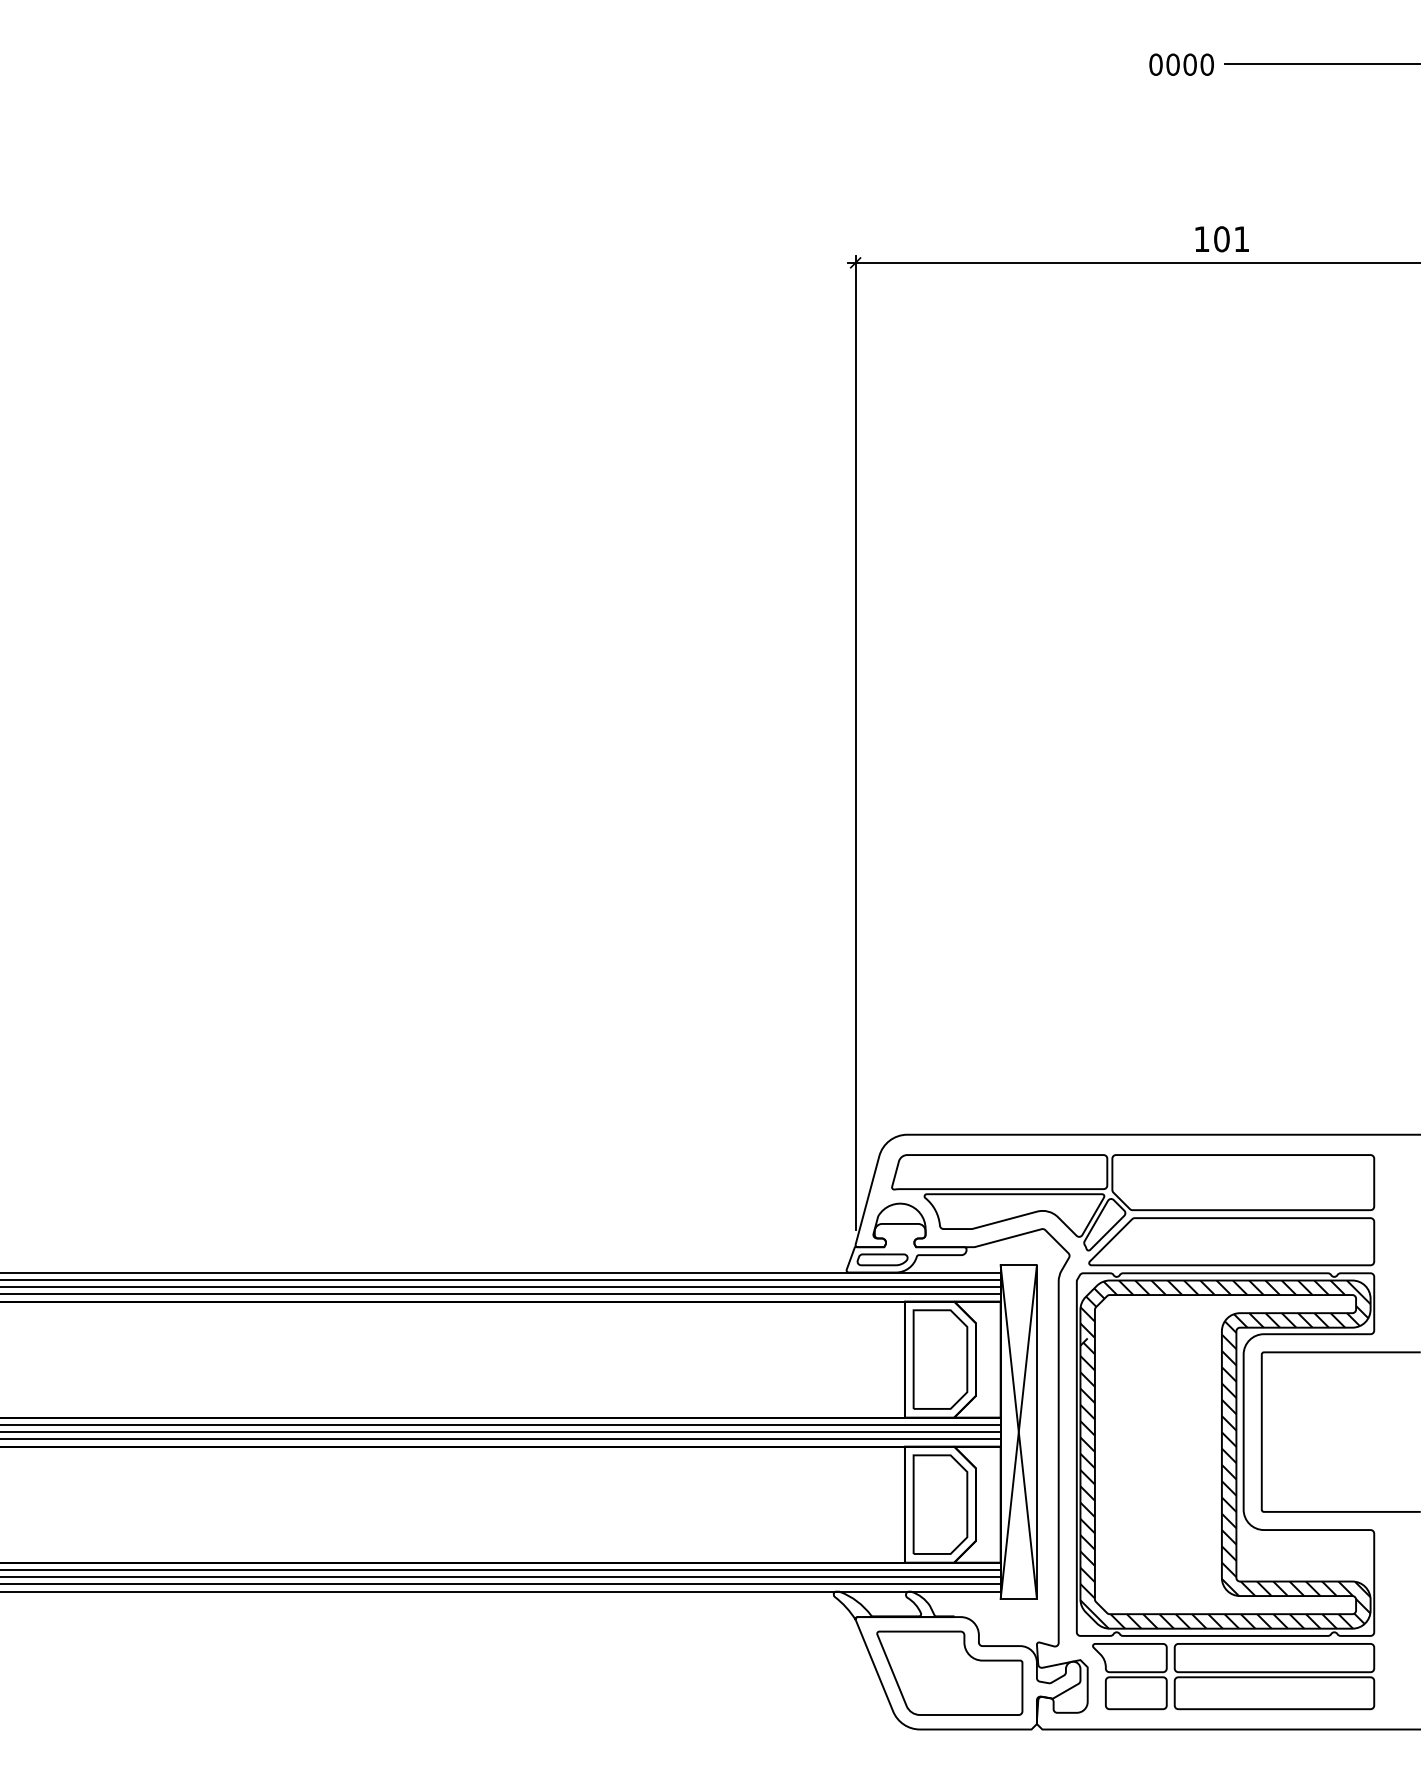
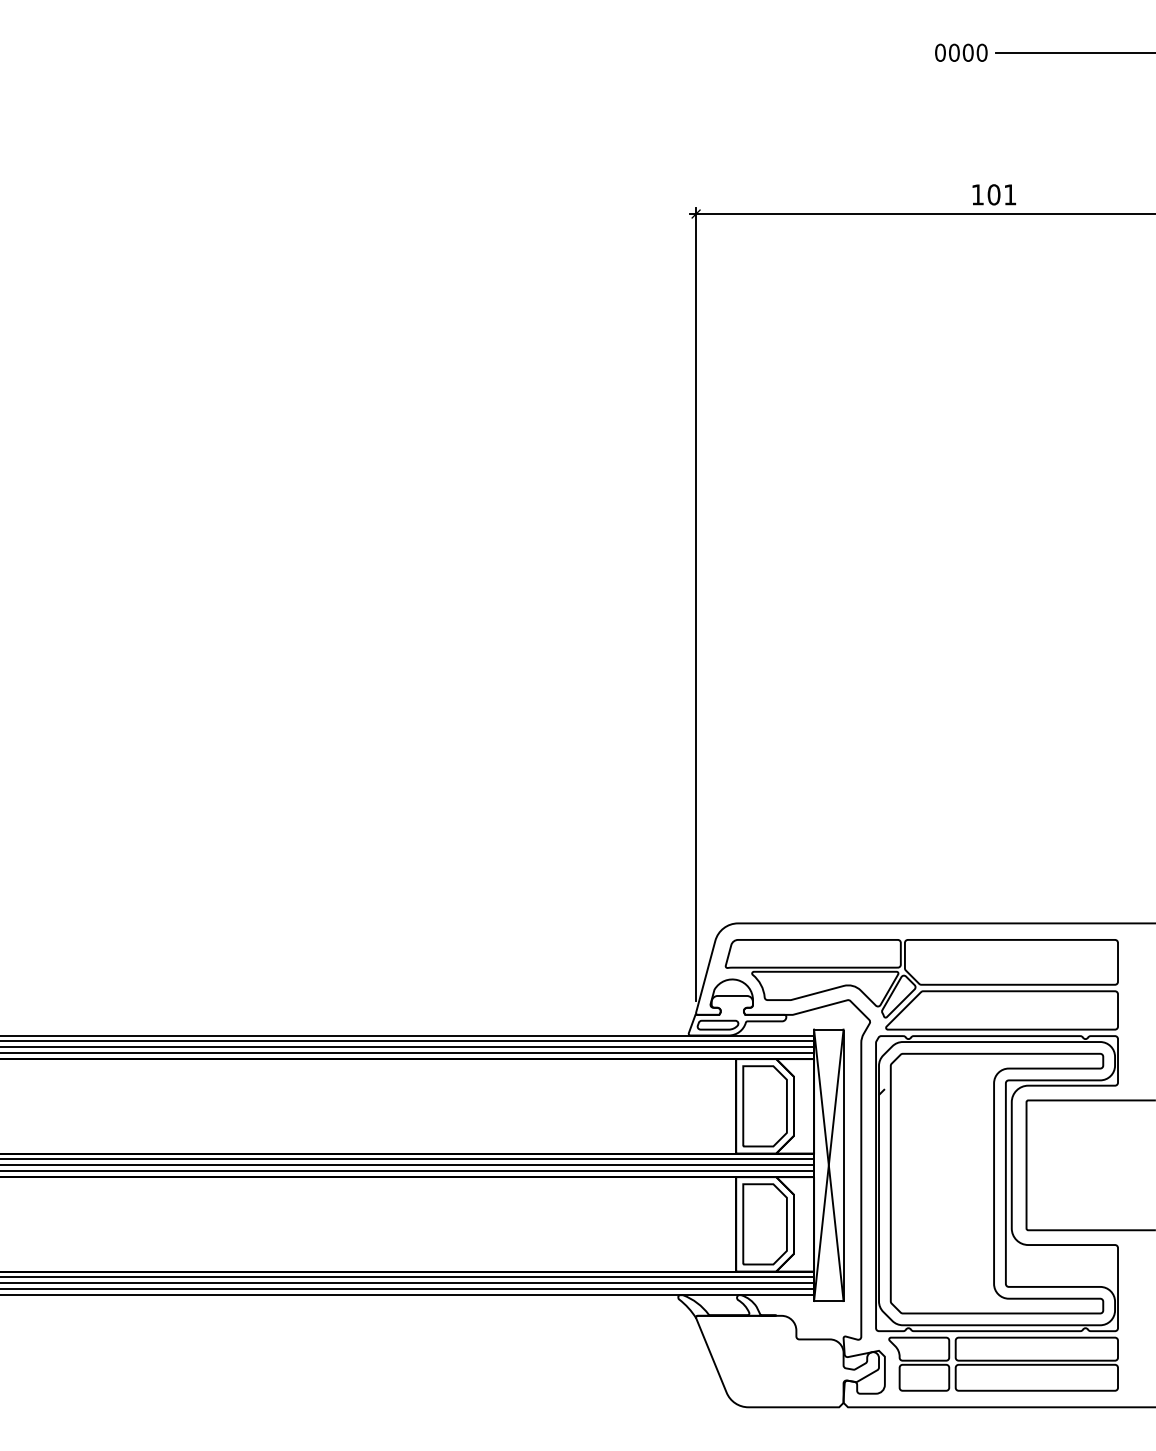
hatch: (1225, 1454) -> (997, 1183), removed
part: (949, 1672) -> (772, 1360), removed

